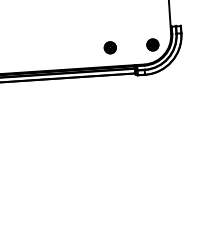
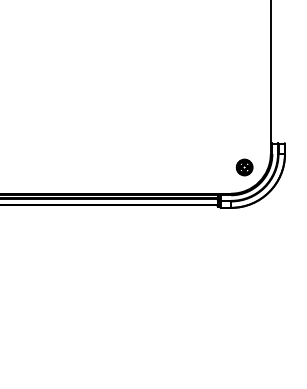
part: (110, 47) -> (185, 167), removed

